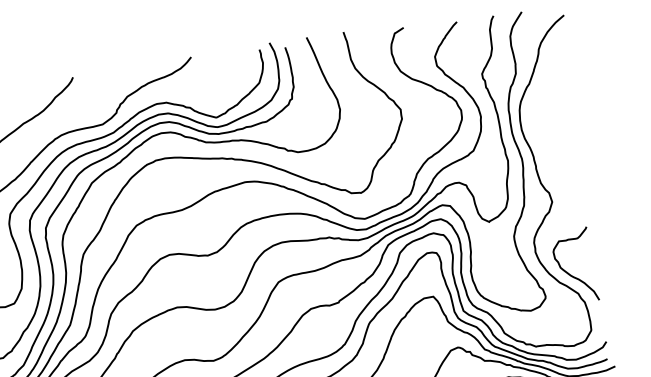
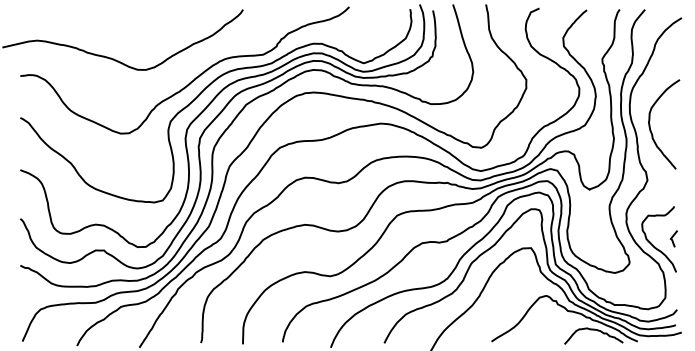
curve: (548, 144) -> (651, 129), added
line: (590, 261) -> (673, 237), added

